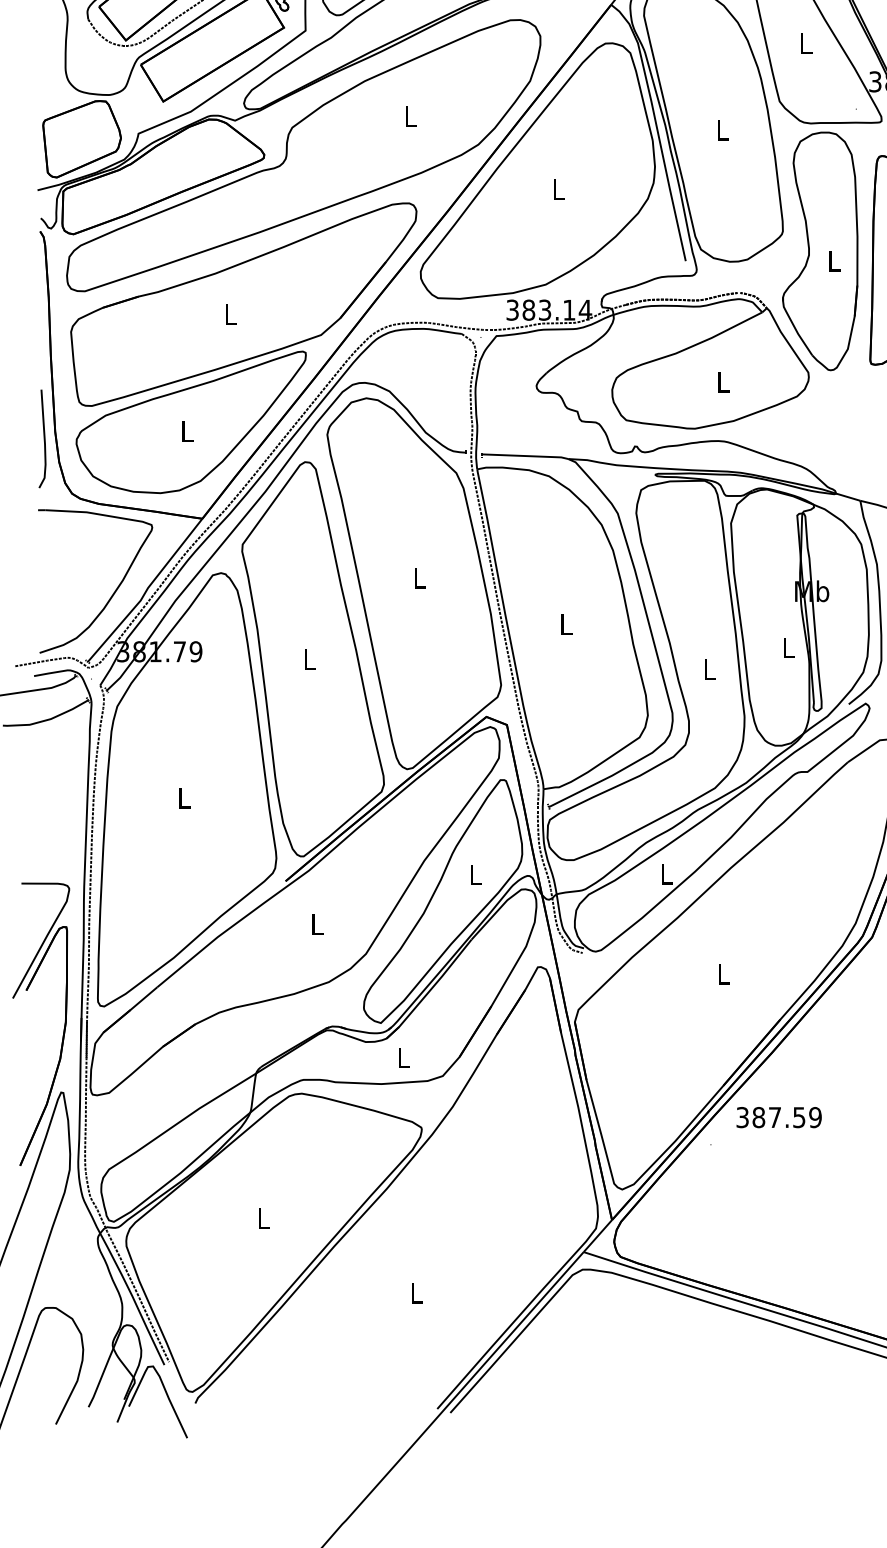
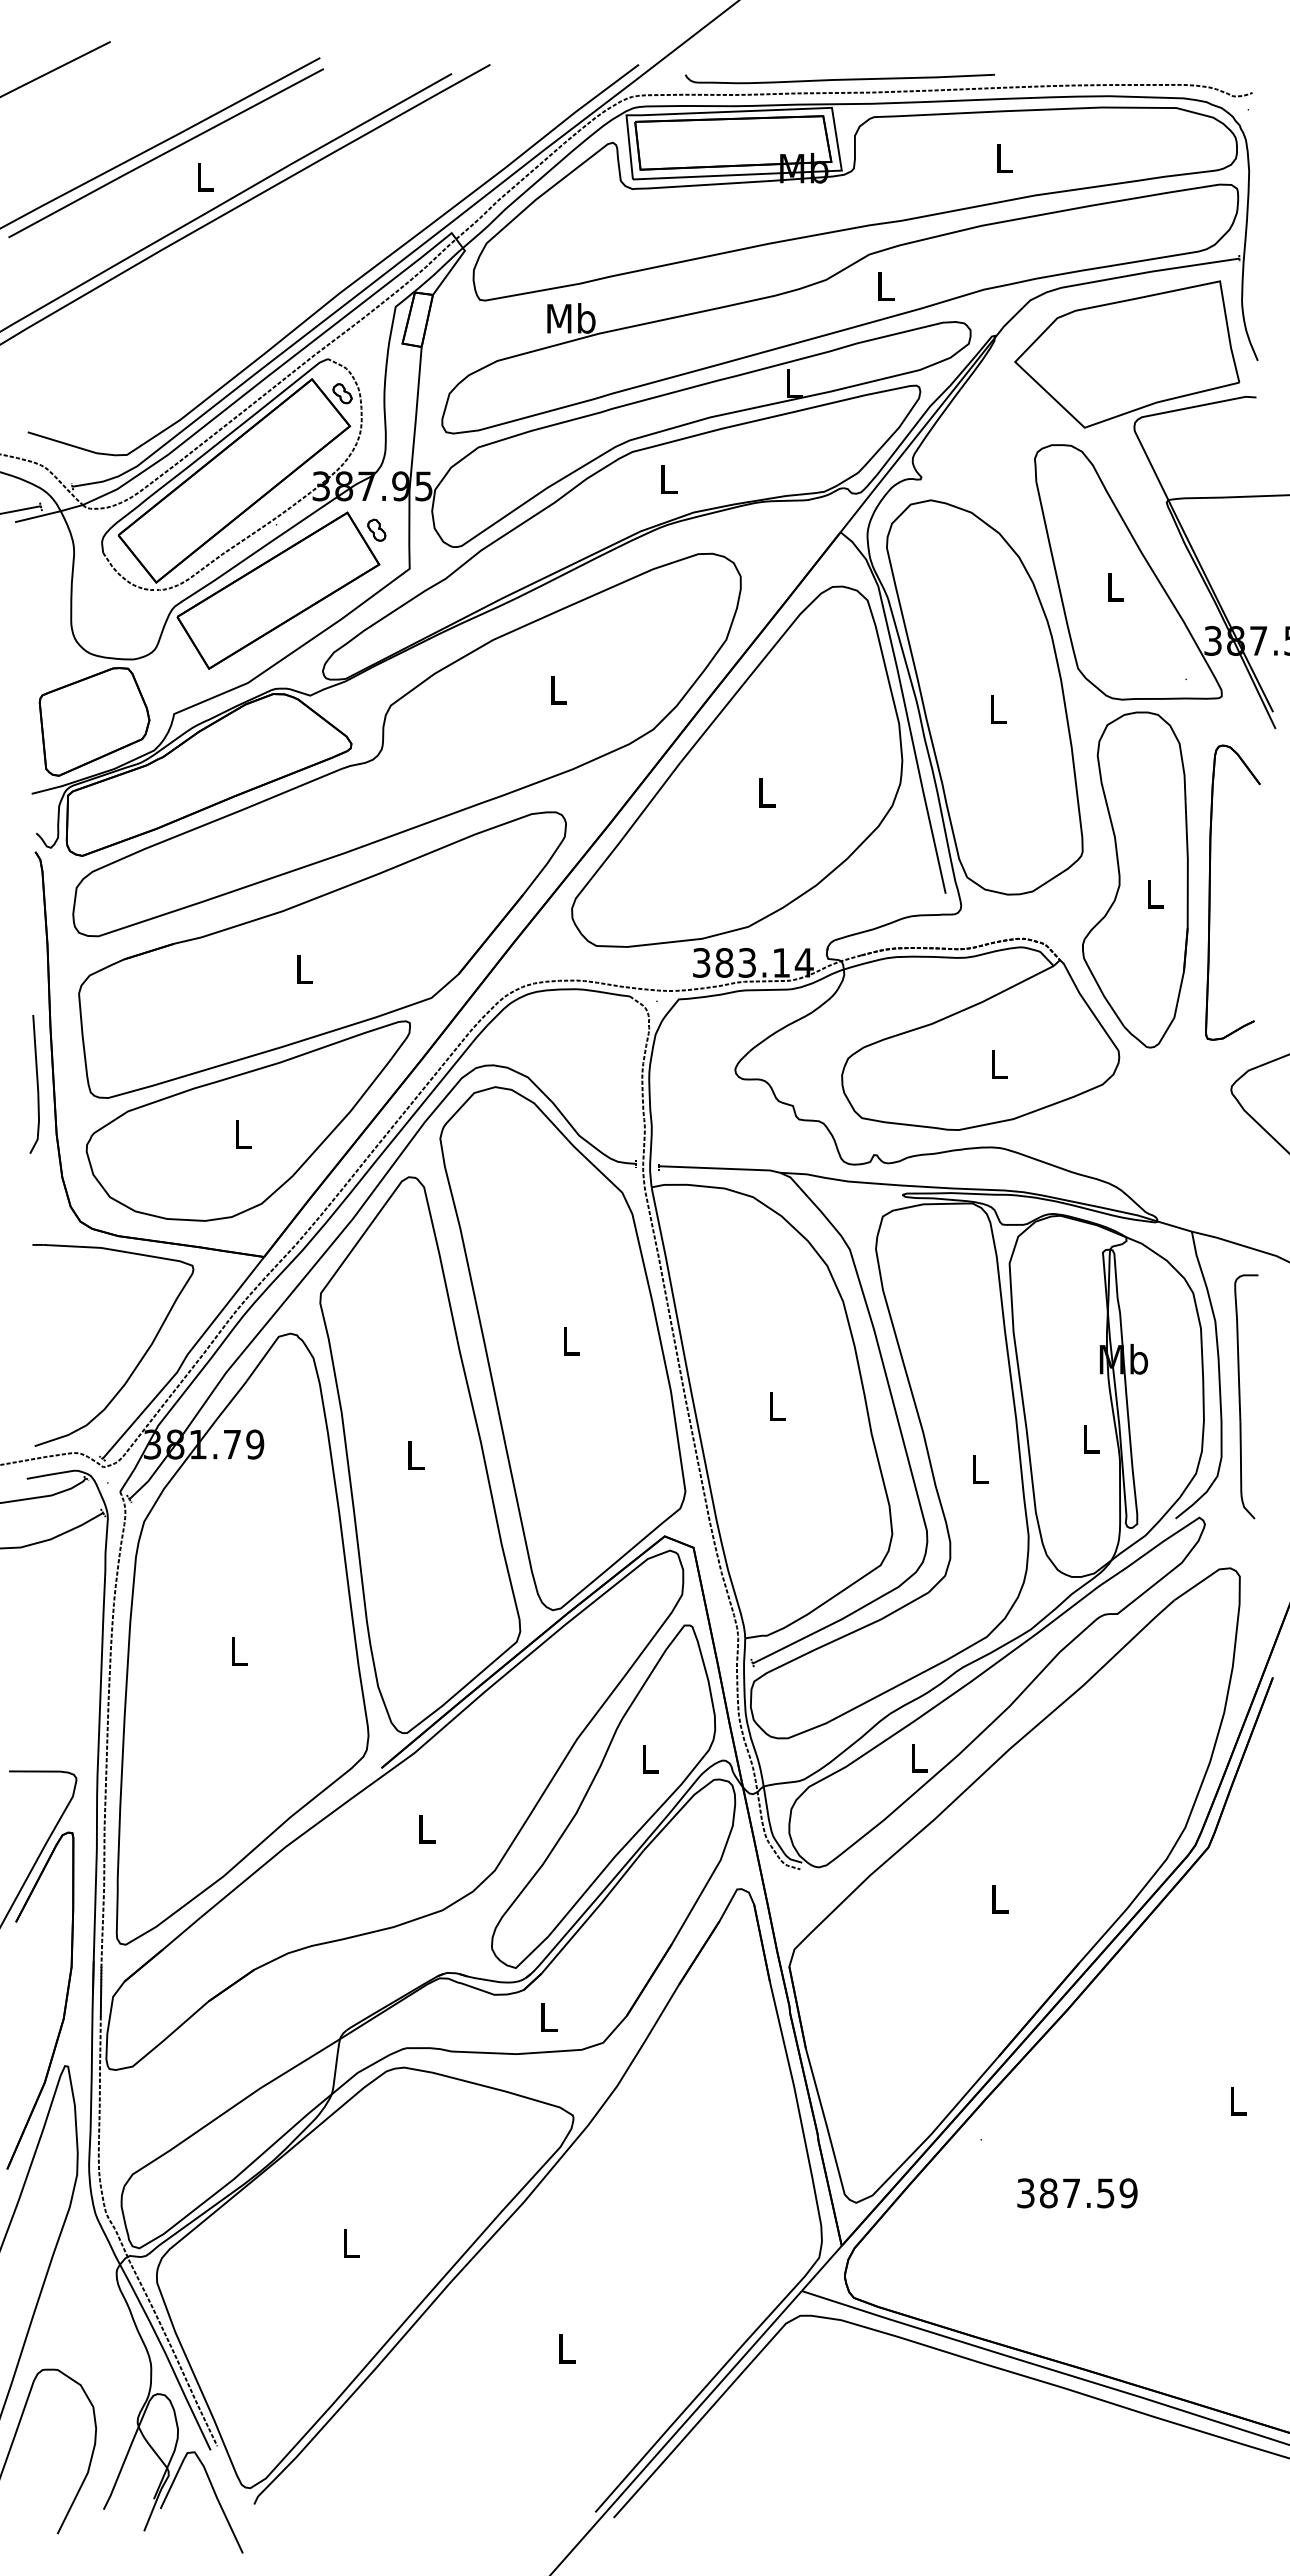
line: (43, 438) -> (36, 1084), moved
text: (779, 1117) -> (1077, 2193), moved

